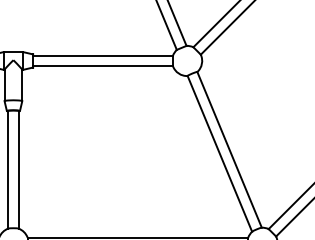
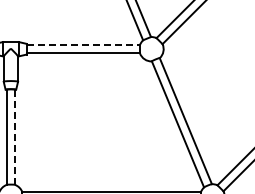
line: (103, 55) -> (83, 44), solid -> dashed
line: (19, 170) -> (15, 137), solid -> dashed

